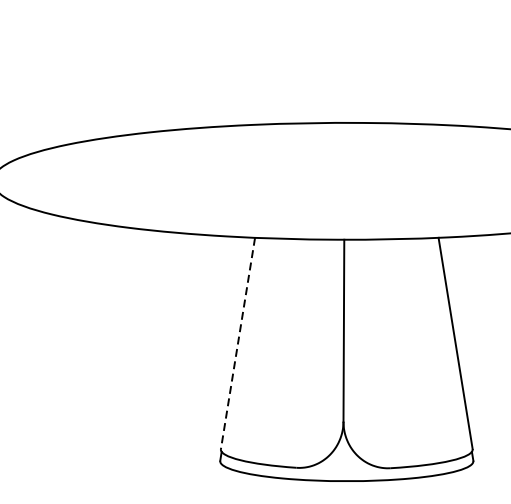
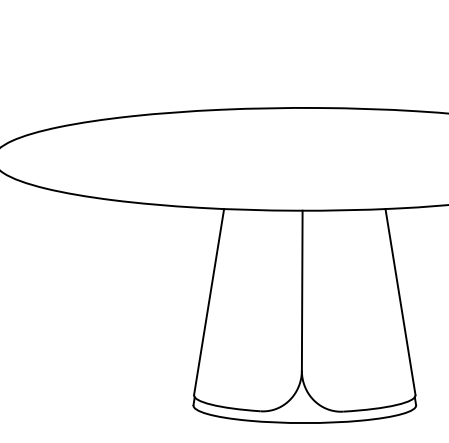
line: (238, 344) -> (209, 302), dashed -> solid

